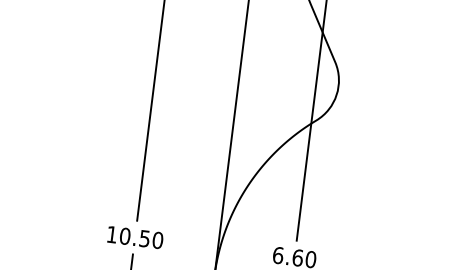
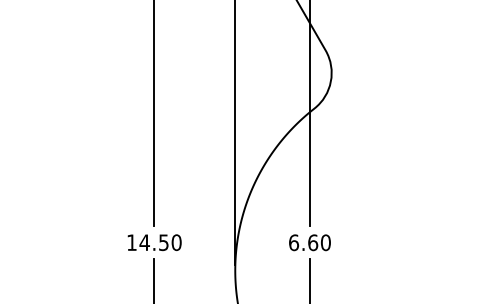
text: (124, 236) -> (144, 242), 10.50 -> 14.50

